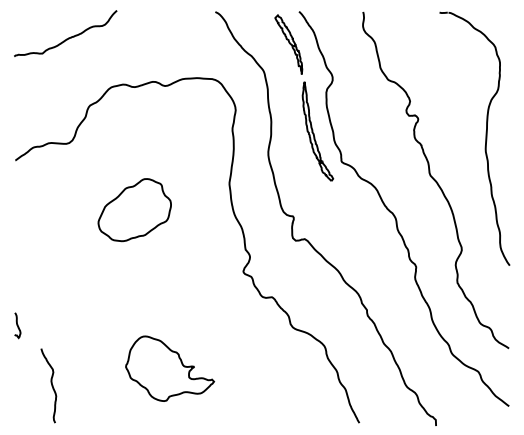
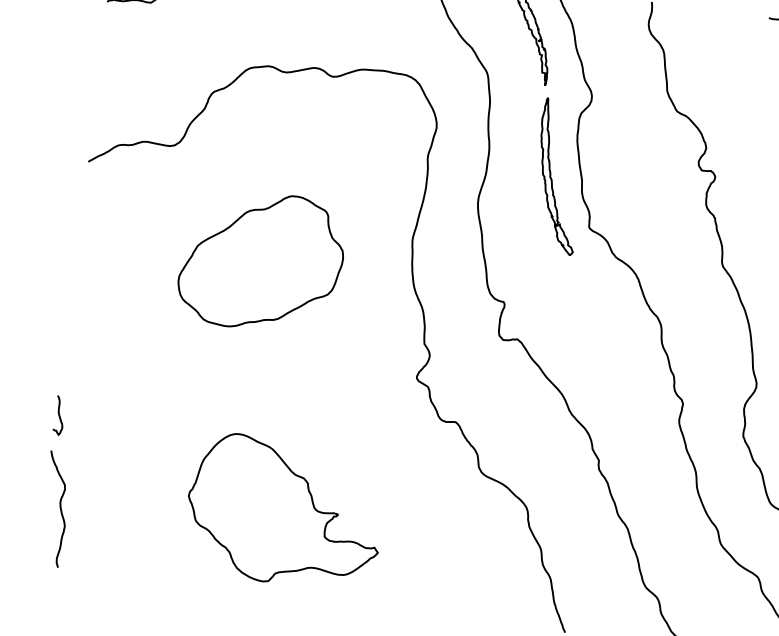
part: (134, 209) -> (261, 260), size x1.43
part: (169, 368) -> (284, 511), size x1.43
curve: (50, 383) -> (58, 505), moved

